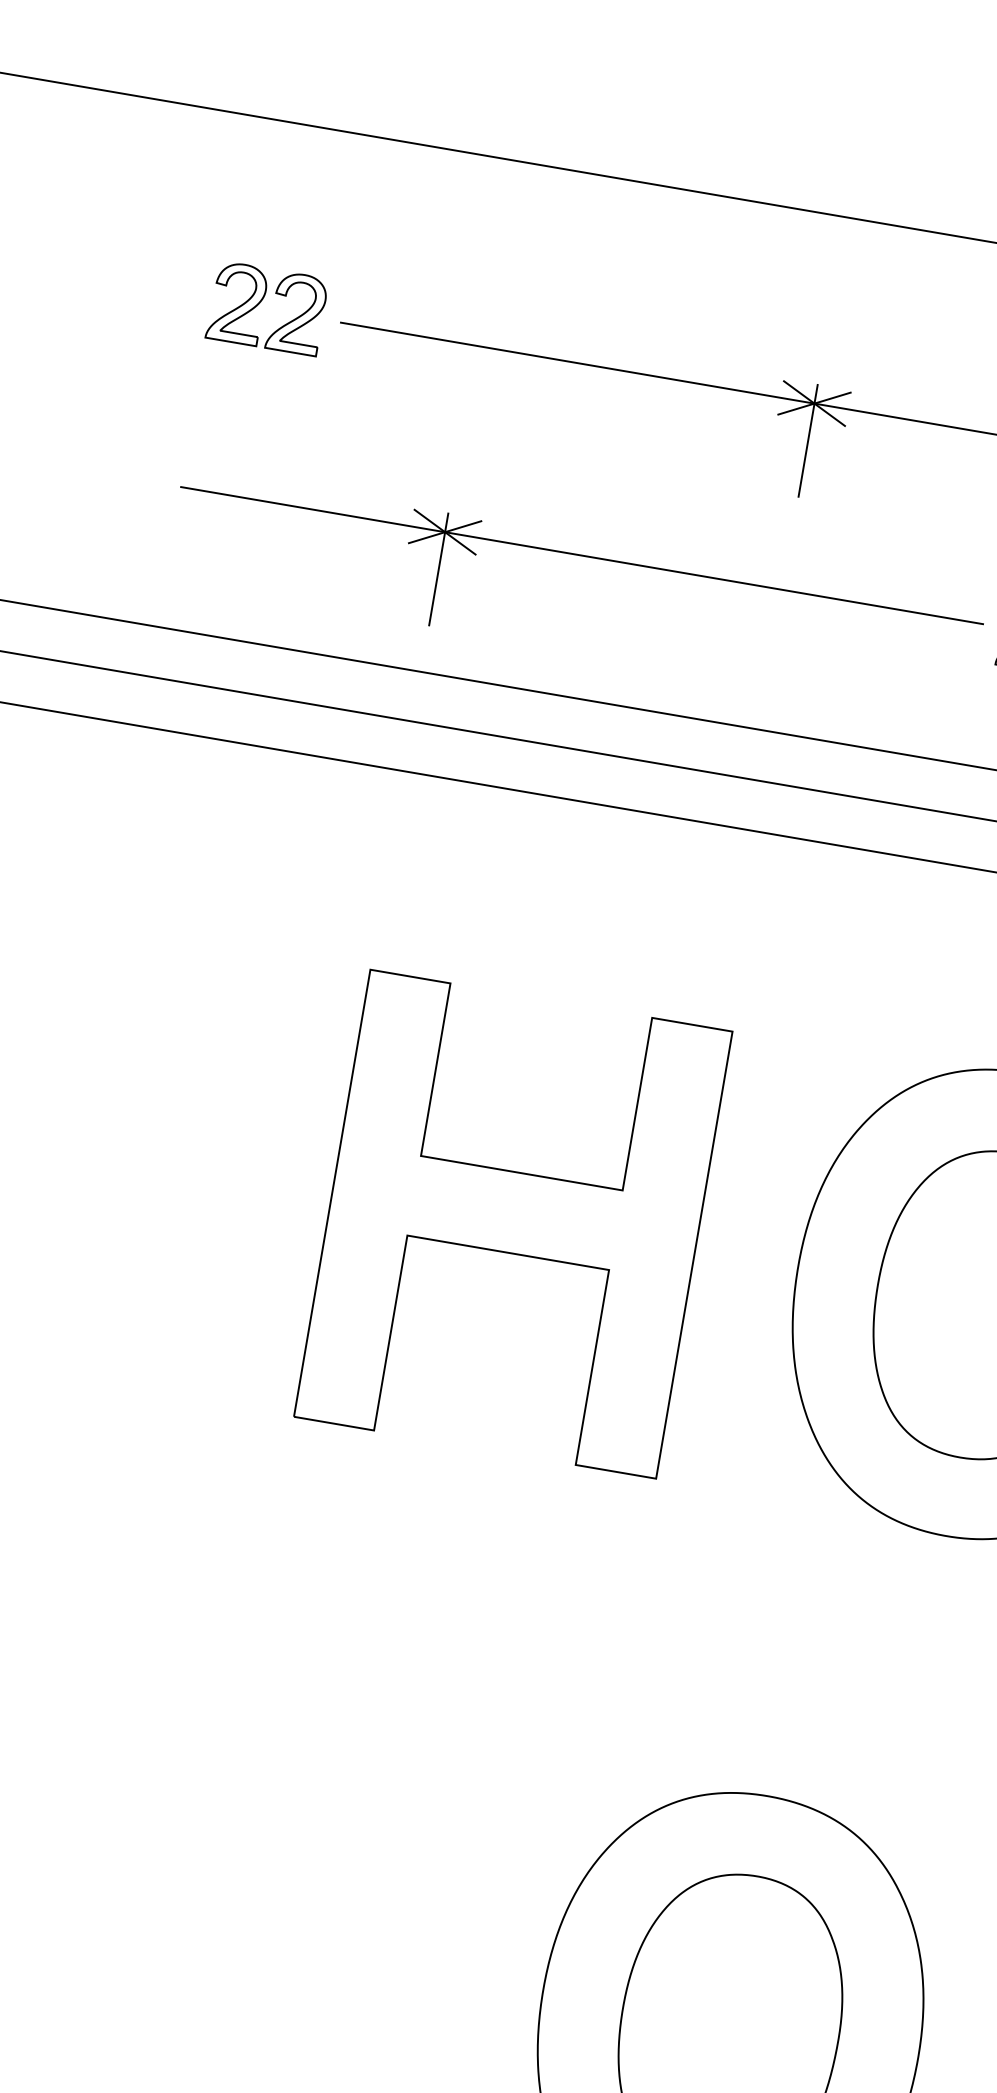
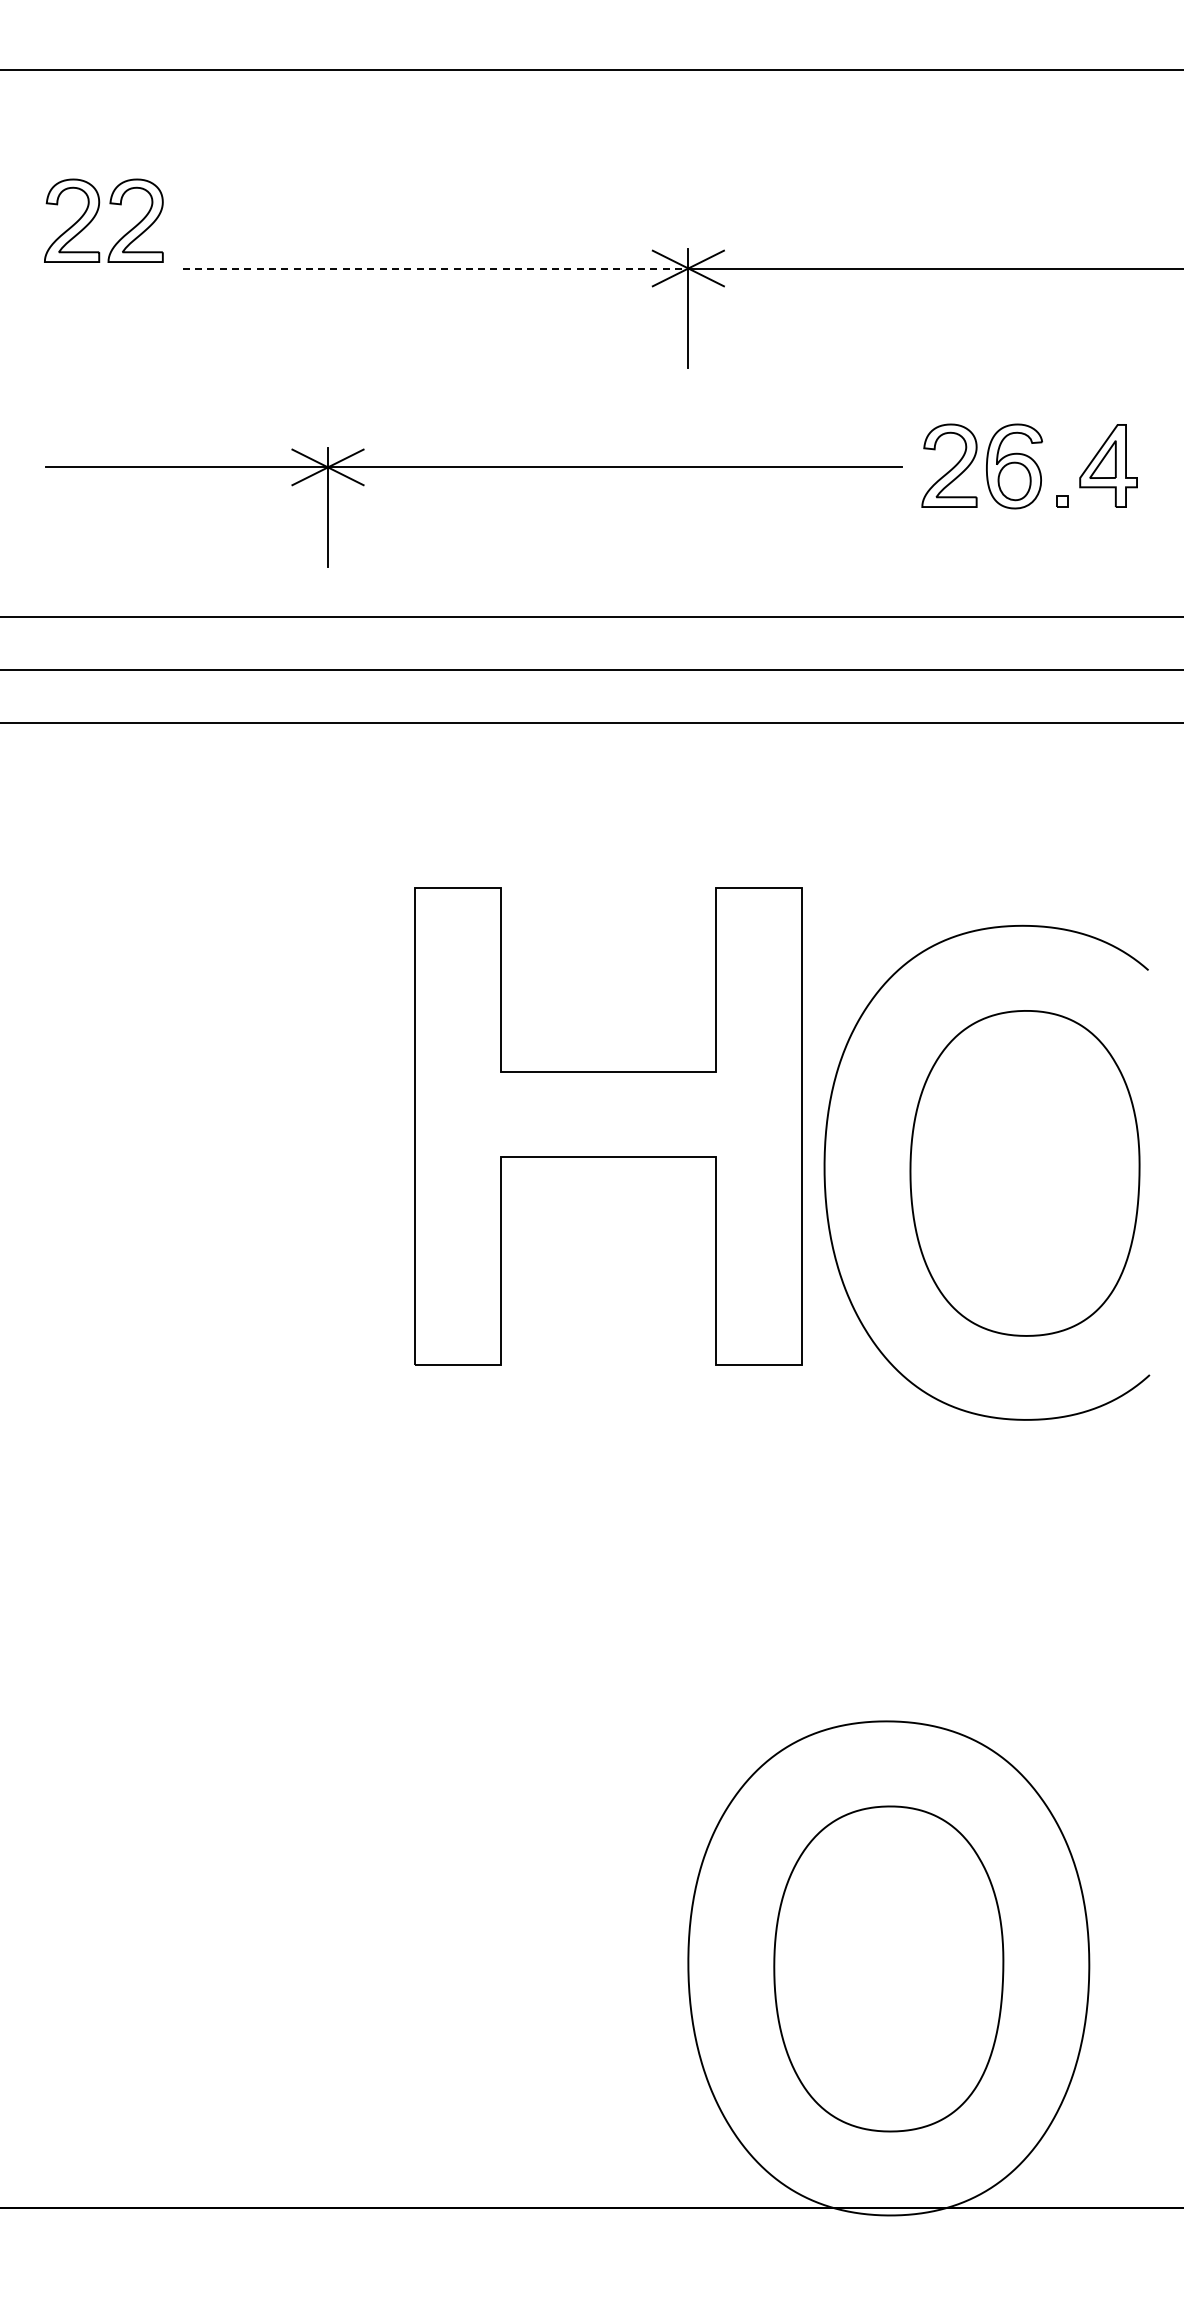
part: (259, 303) -> (95, 217), moved
line: (577, 363) -> (435, 268), solid -> dashed
part: (513, 1224) -> (608, 1126), moved

